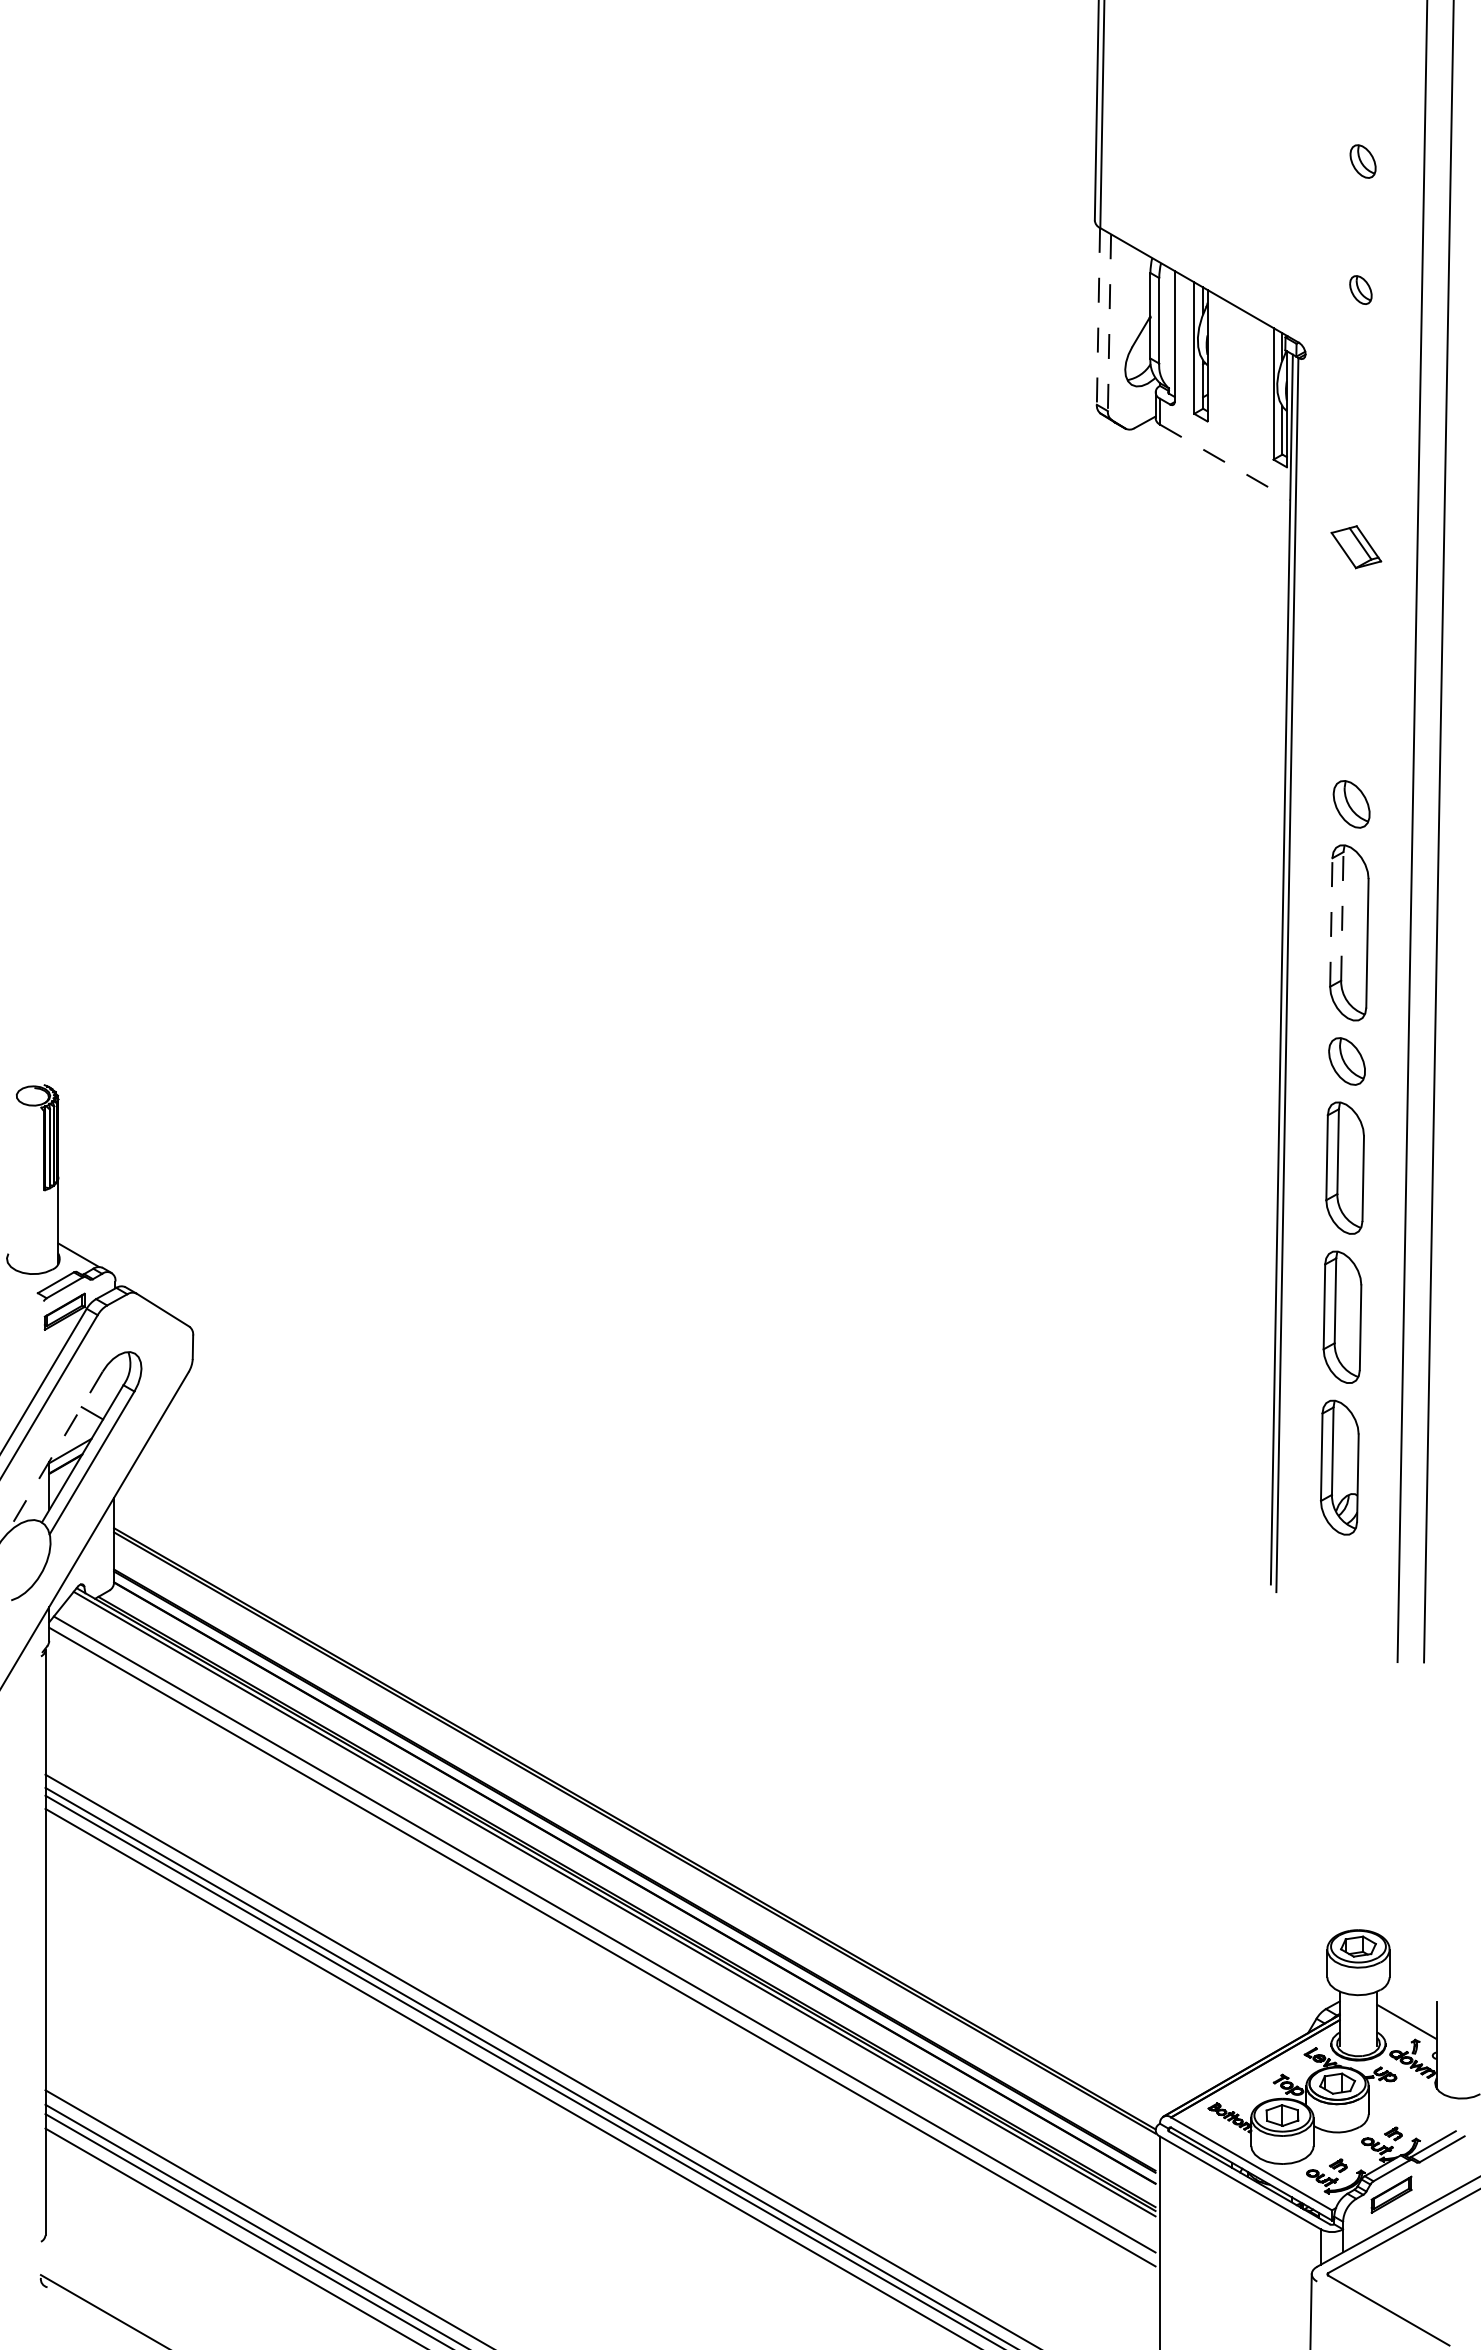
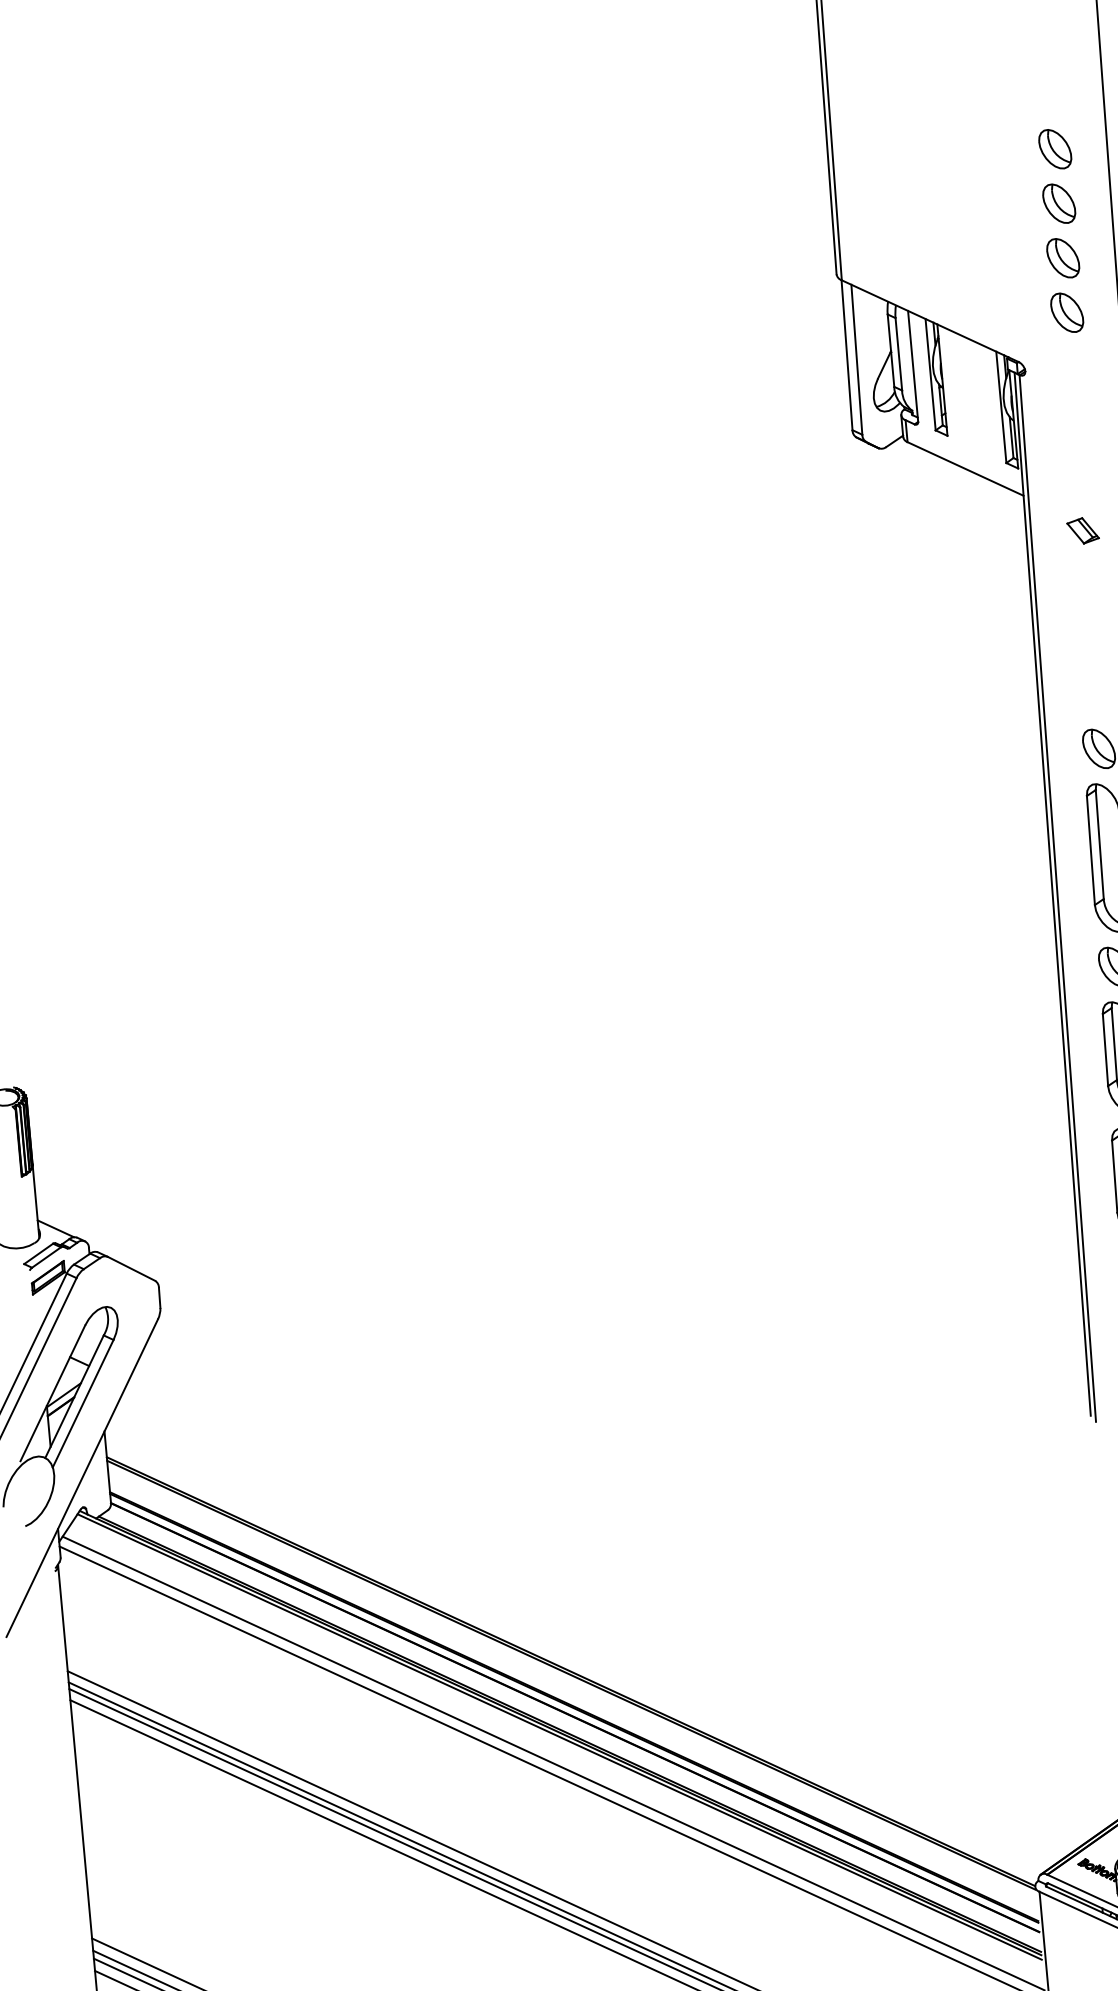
part: (1364, 97) -> (1055, 149), added
part: (1362, 161) -> (1058, 203), size x1.43
part: (1361, 225) -> (1062, 257), added
part: (1360, 289) -> (1066, 312), size x1.67
line: (1098, 316) -> (847, 355), dashed -> solid
line: (1109, 323) -> (856, 360), dashed -> solid
line: (1225, 462) -> (965, 469), dashed -> solid
part: (1355, 547) -> (1082, 531), size x0.71
line: (1342, 915) -> (1099, 843), dashed -> solid
line: (1331, 922) -> (1091, 850), dashed -> solid
line: (57, 1448) -> (52, 1394), dashed -> solid

